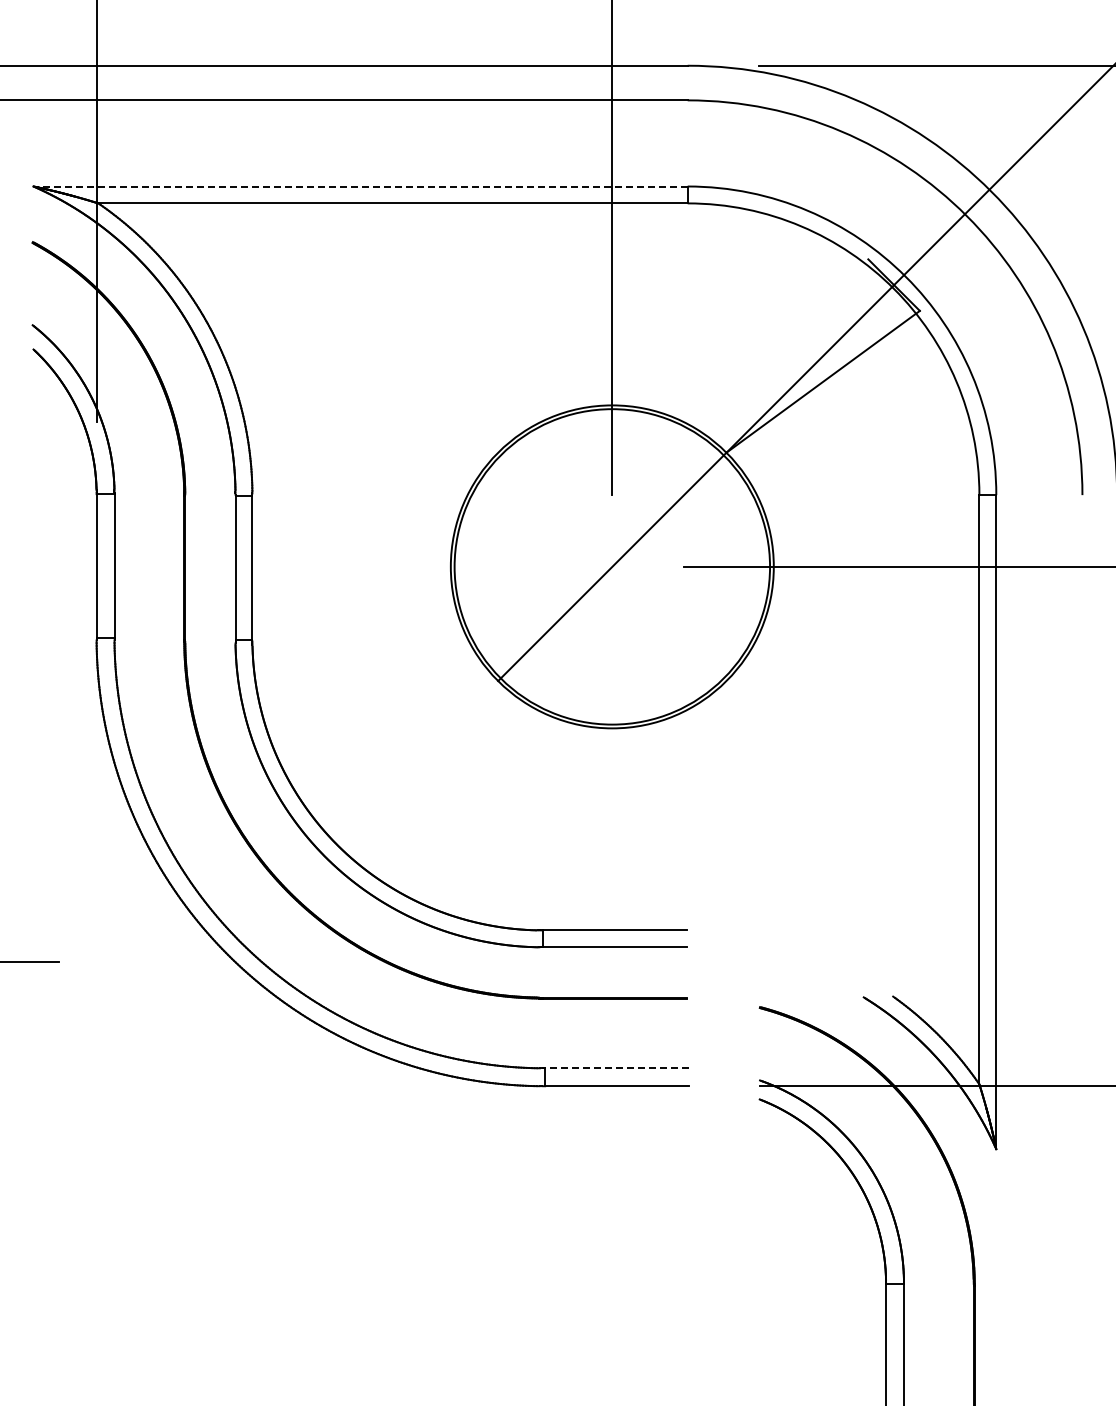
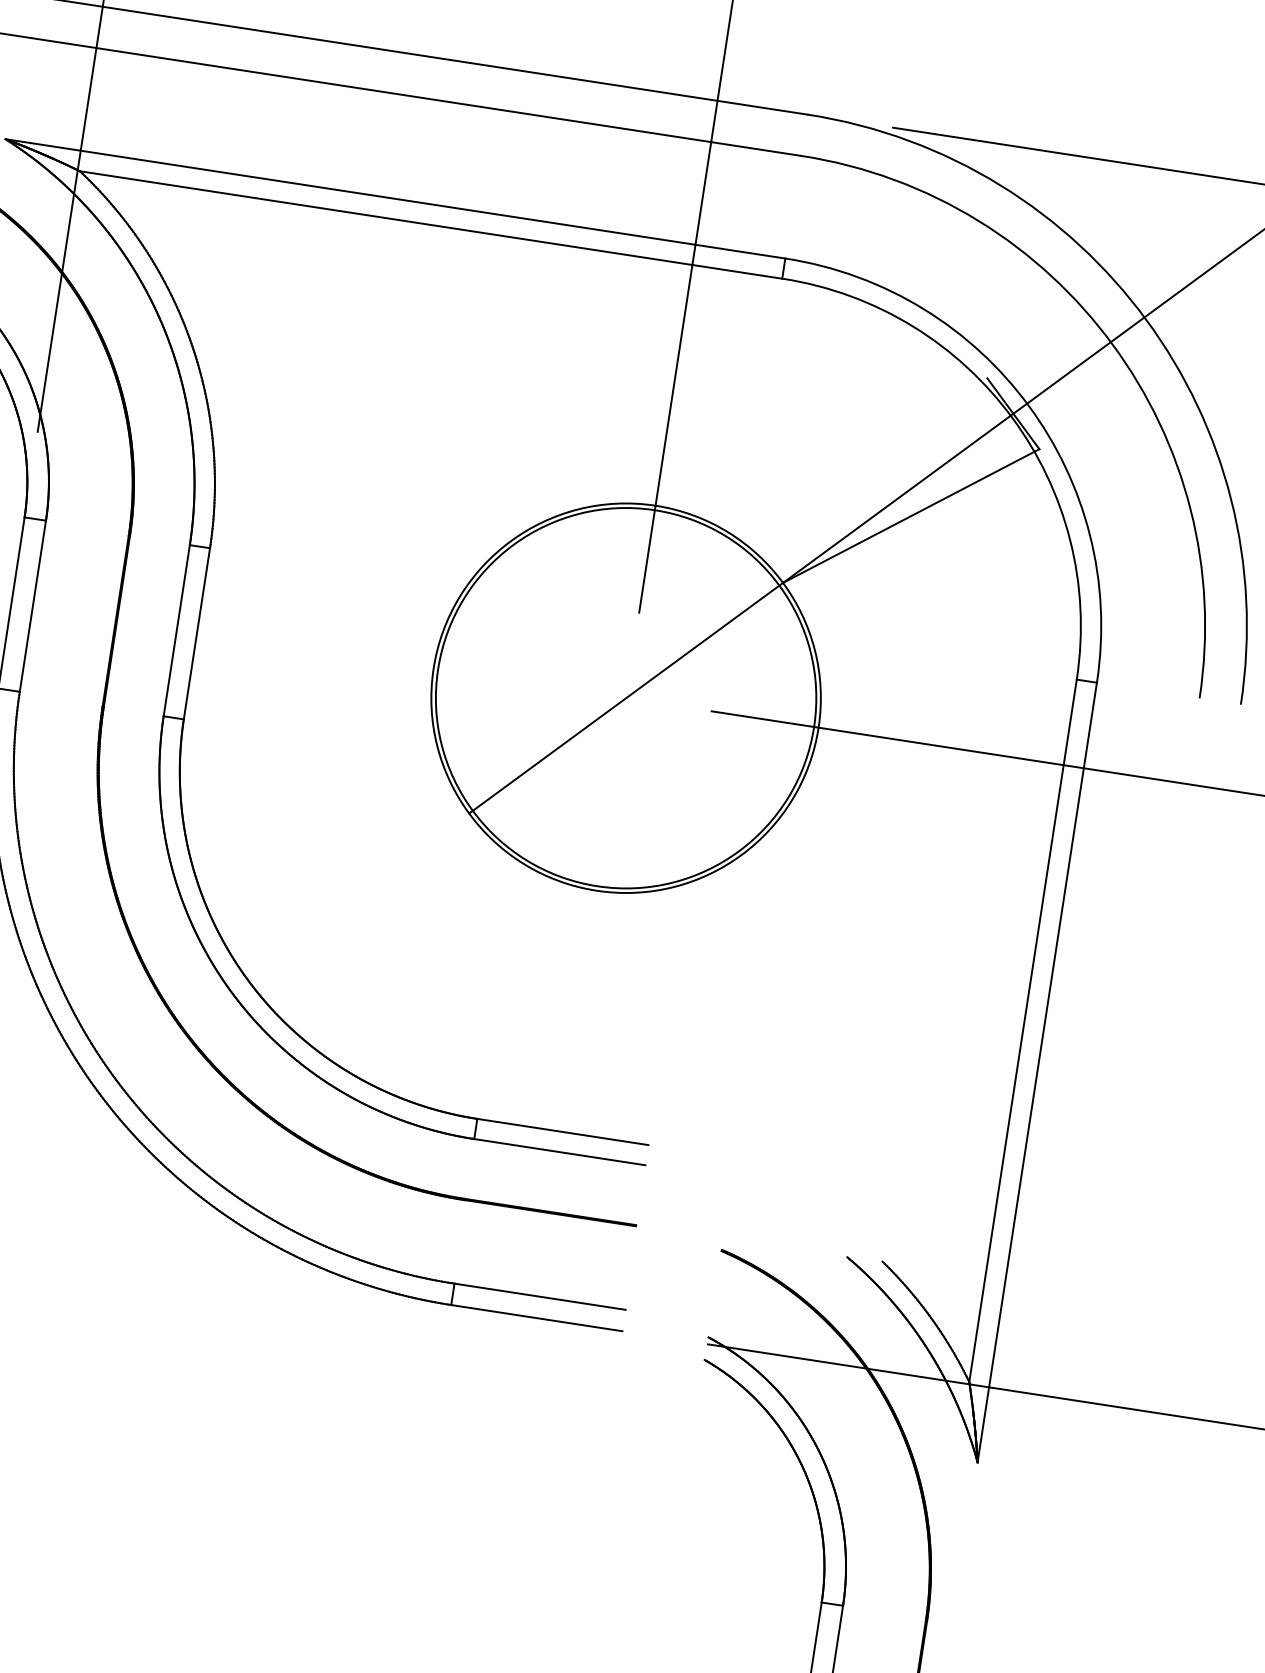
line: (360, 186) -> (395, 198), dashed -> solid
line: (616, 1068) -> (539, 1296), dashed -> solid

